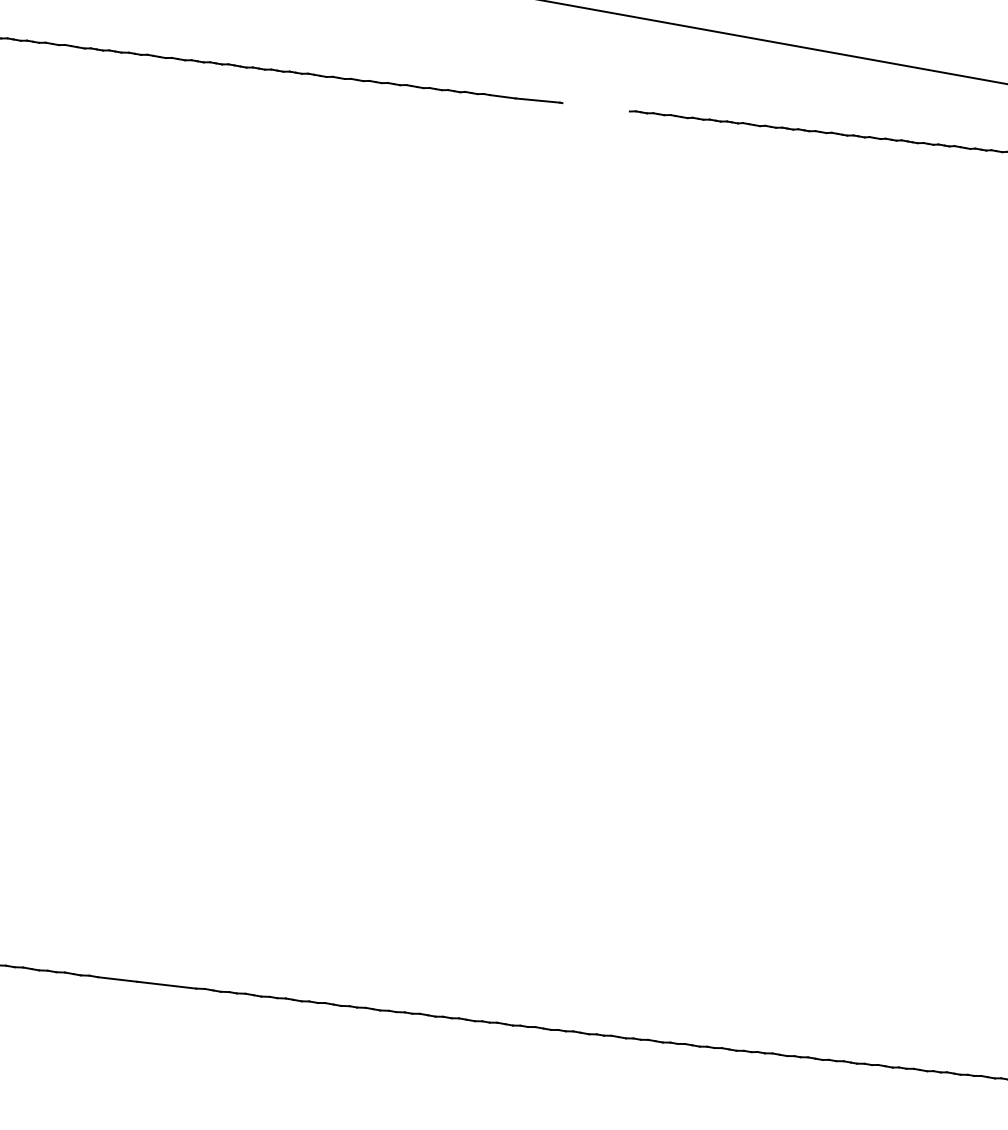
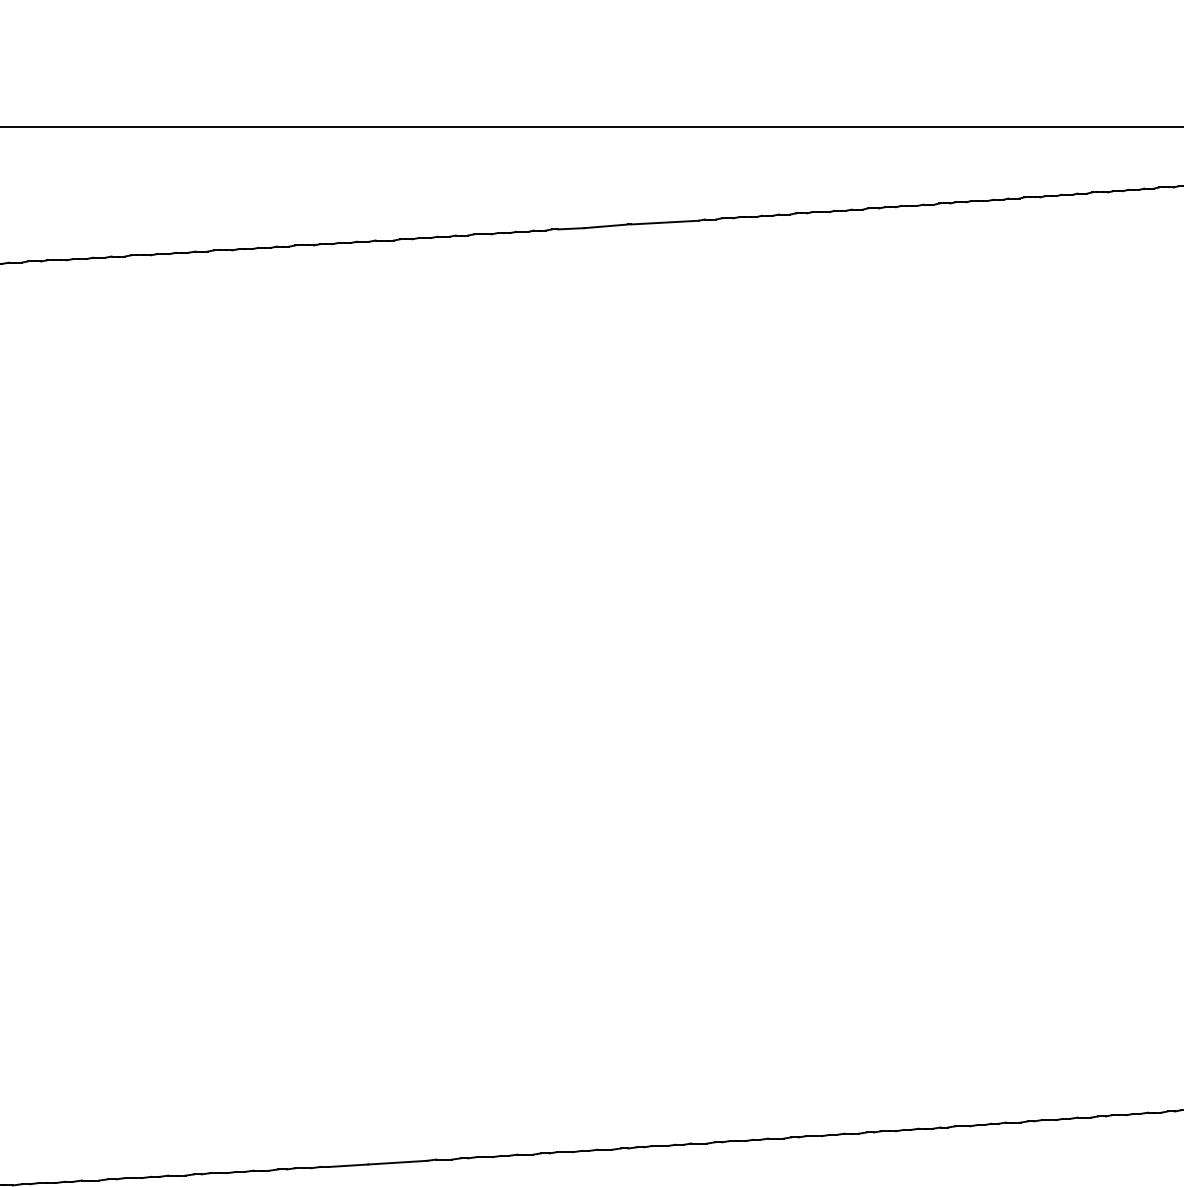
line: (595, 107) -> (664, 222), added

